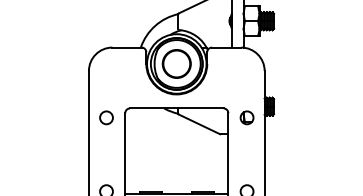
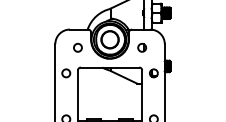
circle: (124, 76) -> (77, 47), added
part: (228, 76) -> (142, 47), added

